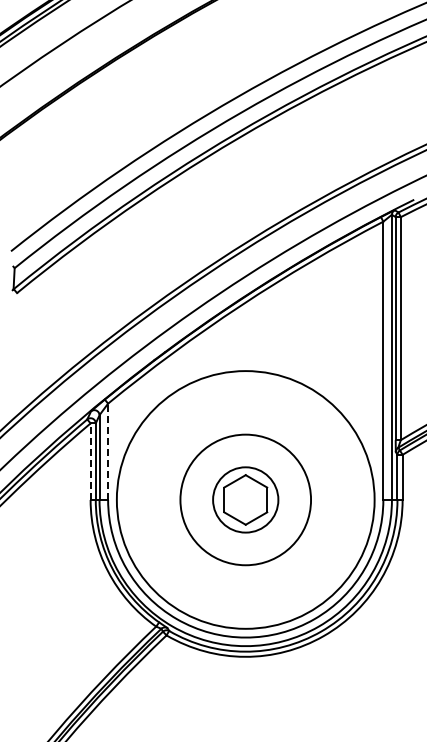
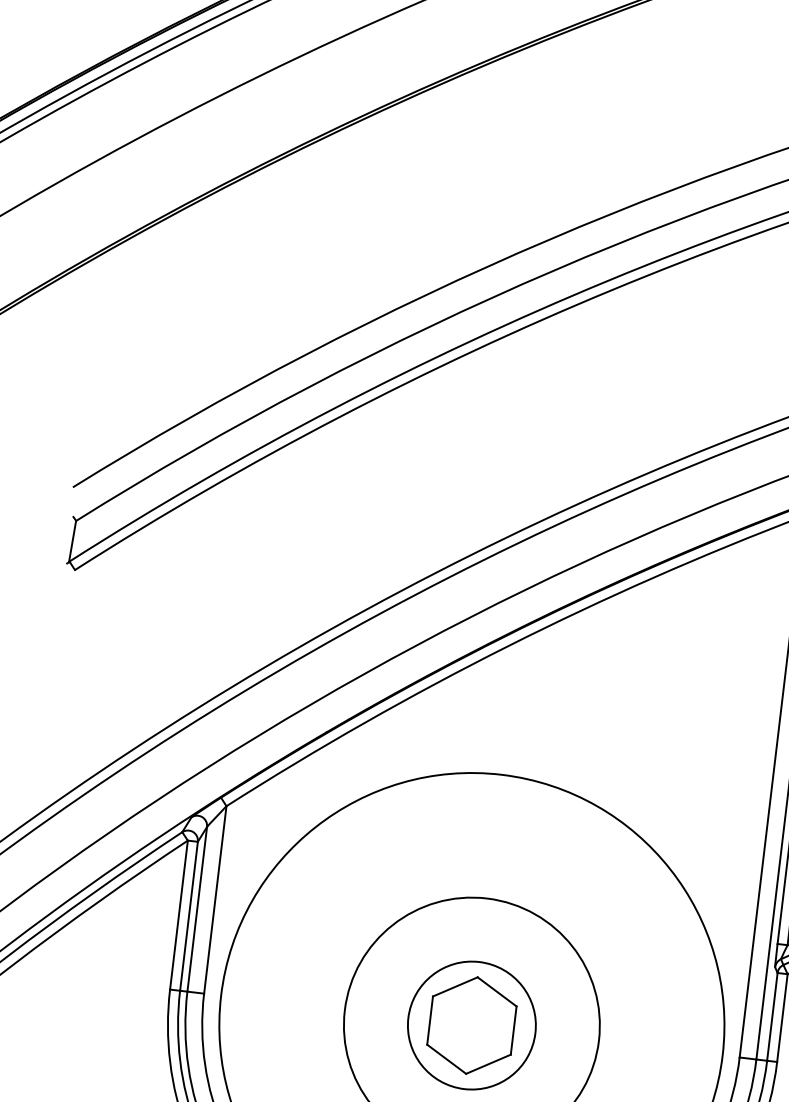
line: (108, 451) -> (216, 899), dashed -> solid
line: (90, 461) -> (178, 914), dashed -> solid

